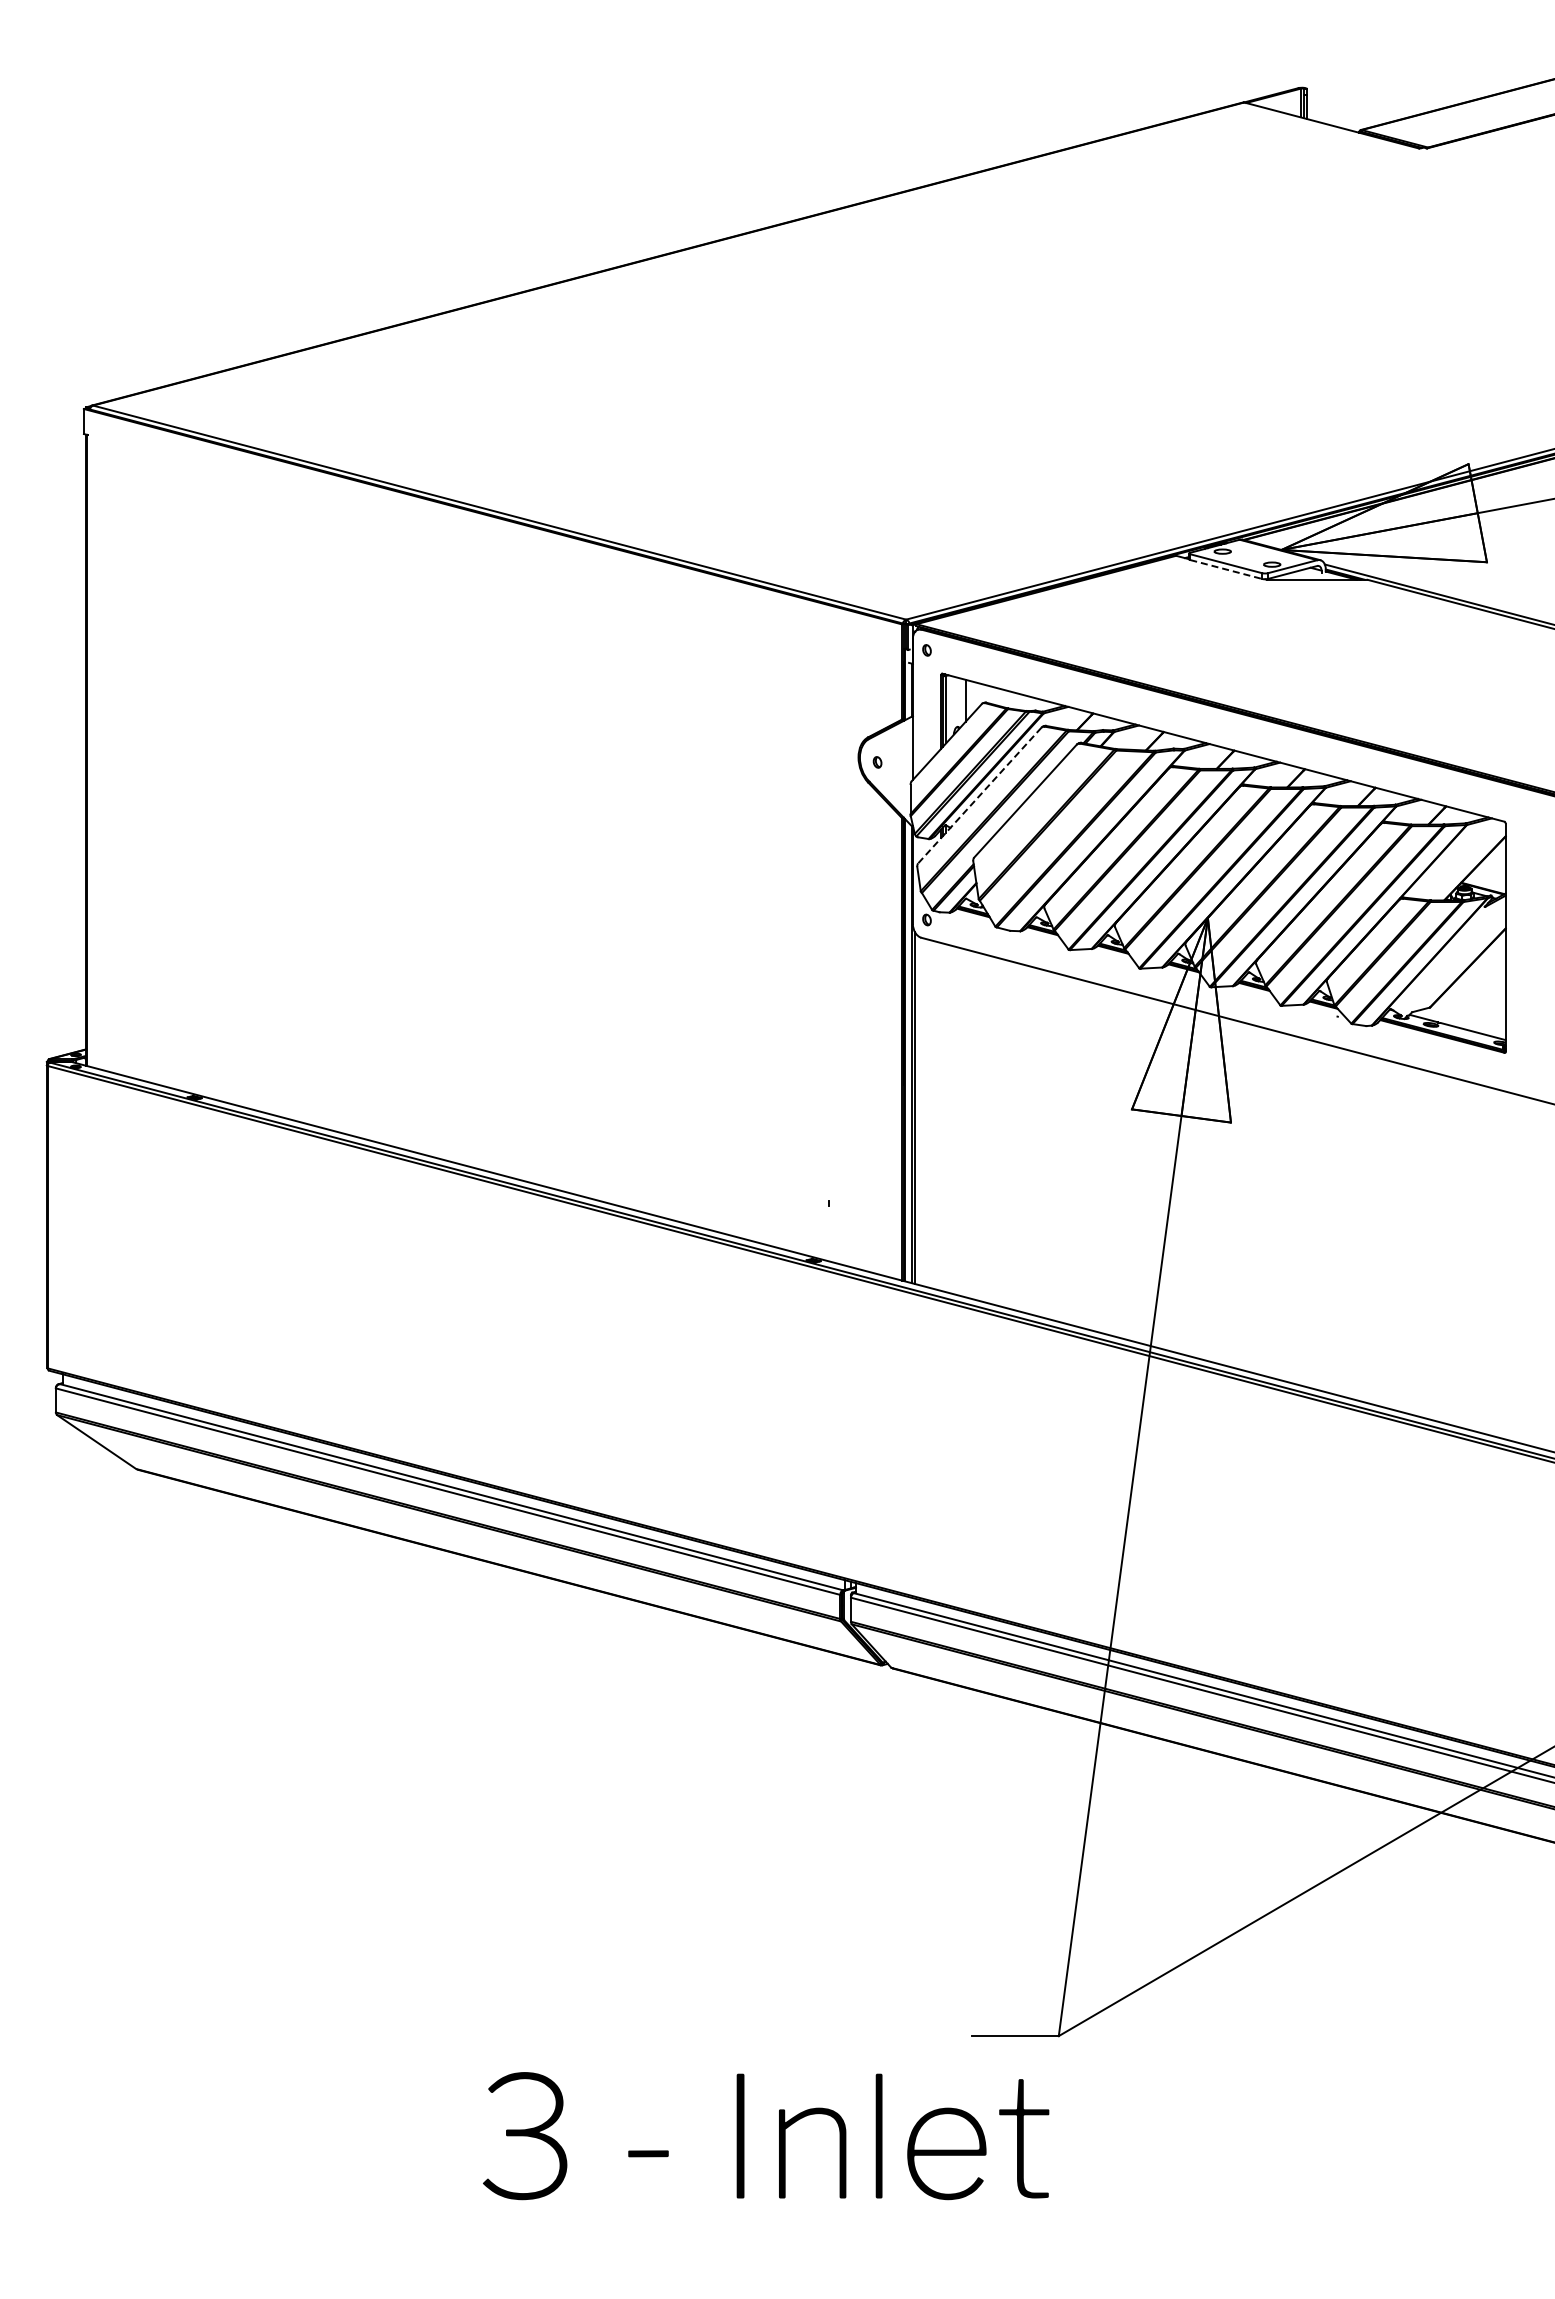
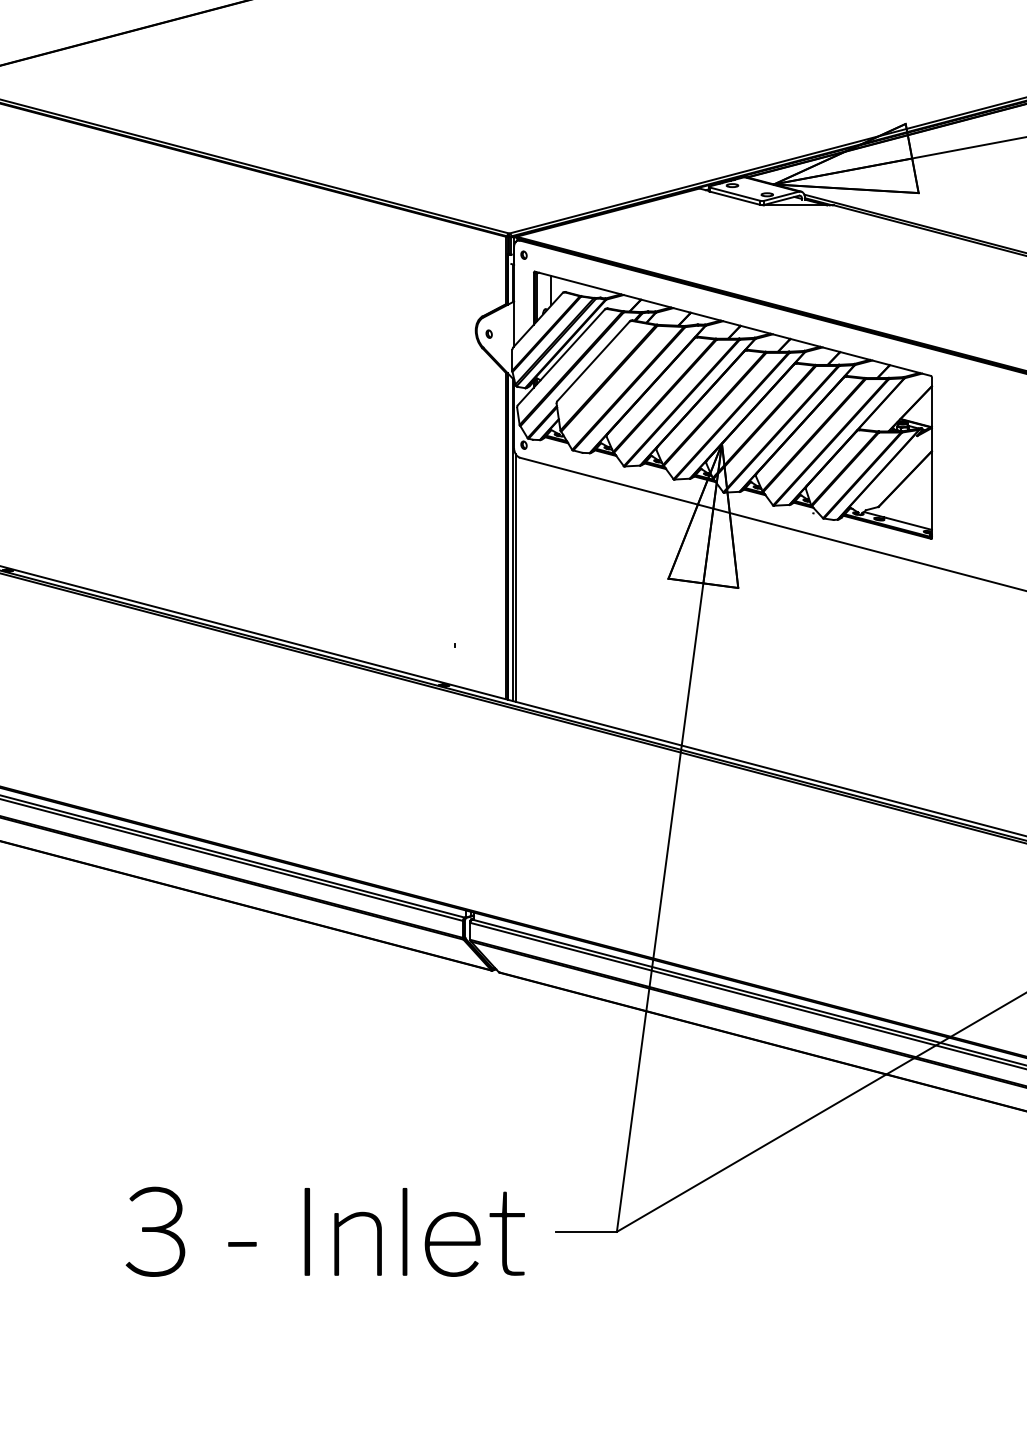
line: (1226, 569) -> (735, 198), dashed -> solid
line: (979, 795) -> (561, 357), dashed -> solid
text: (766, 2136) -> (325, 1232), moved

